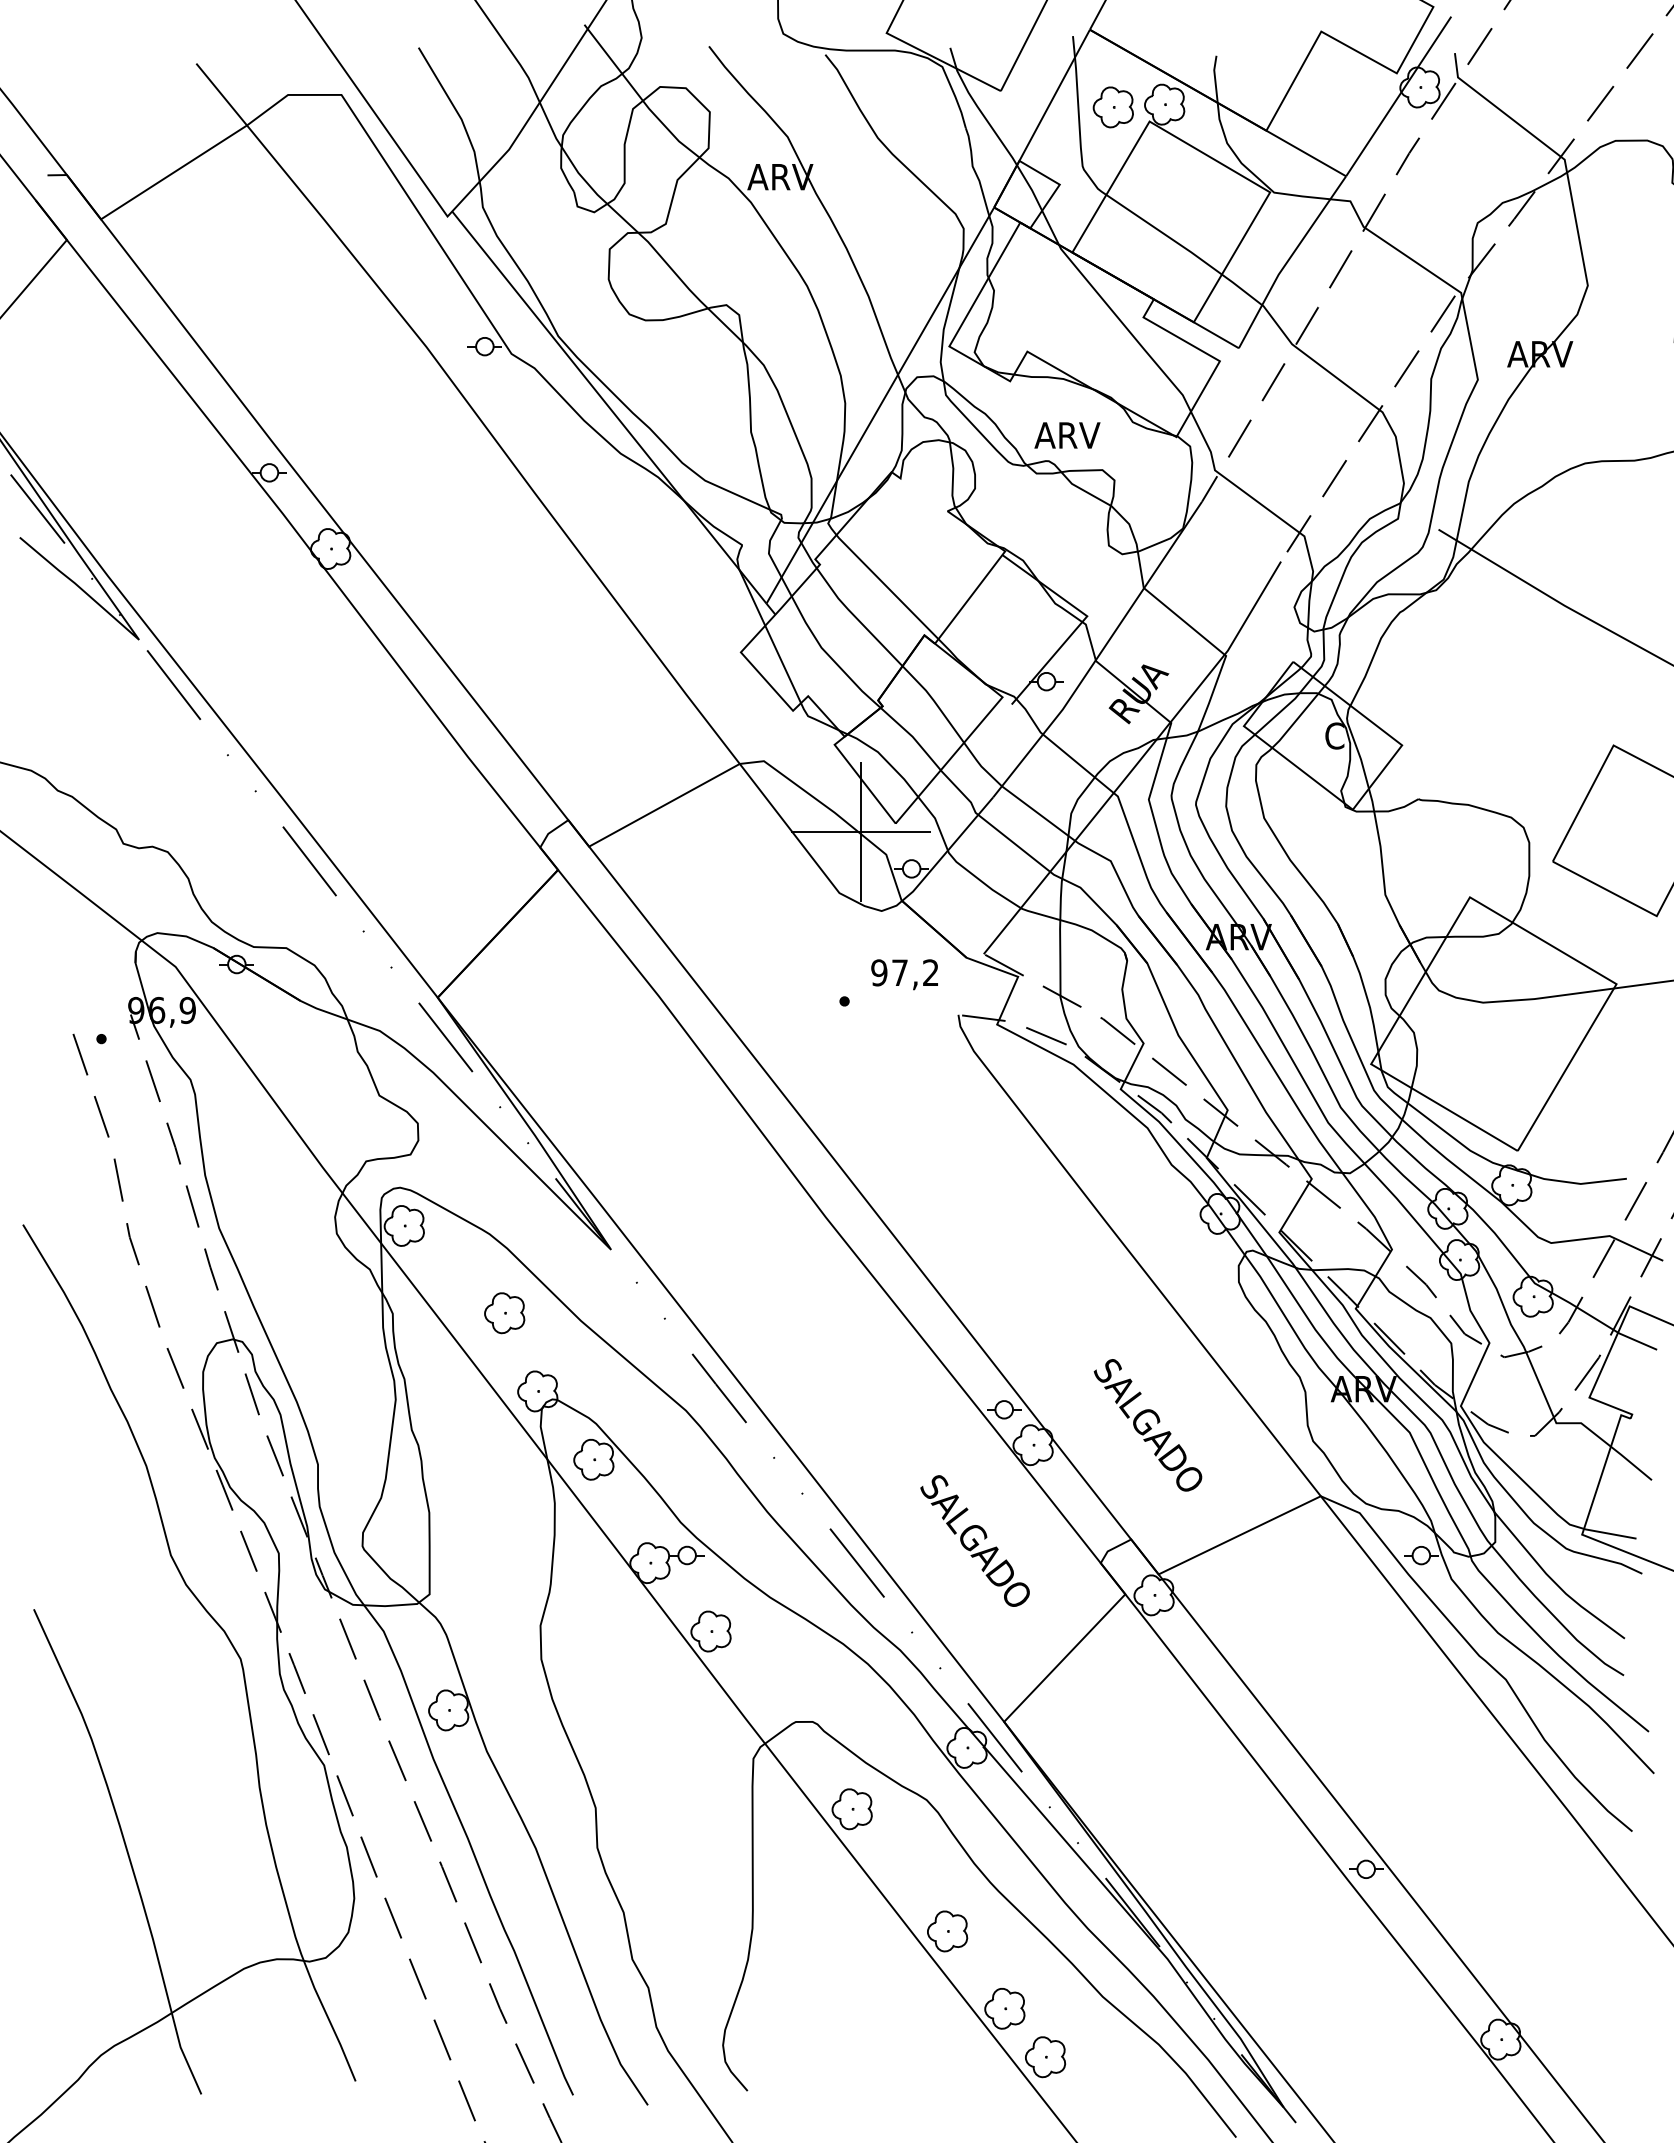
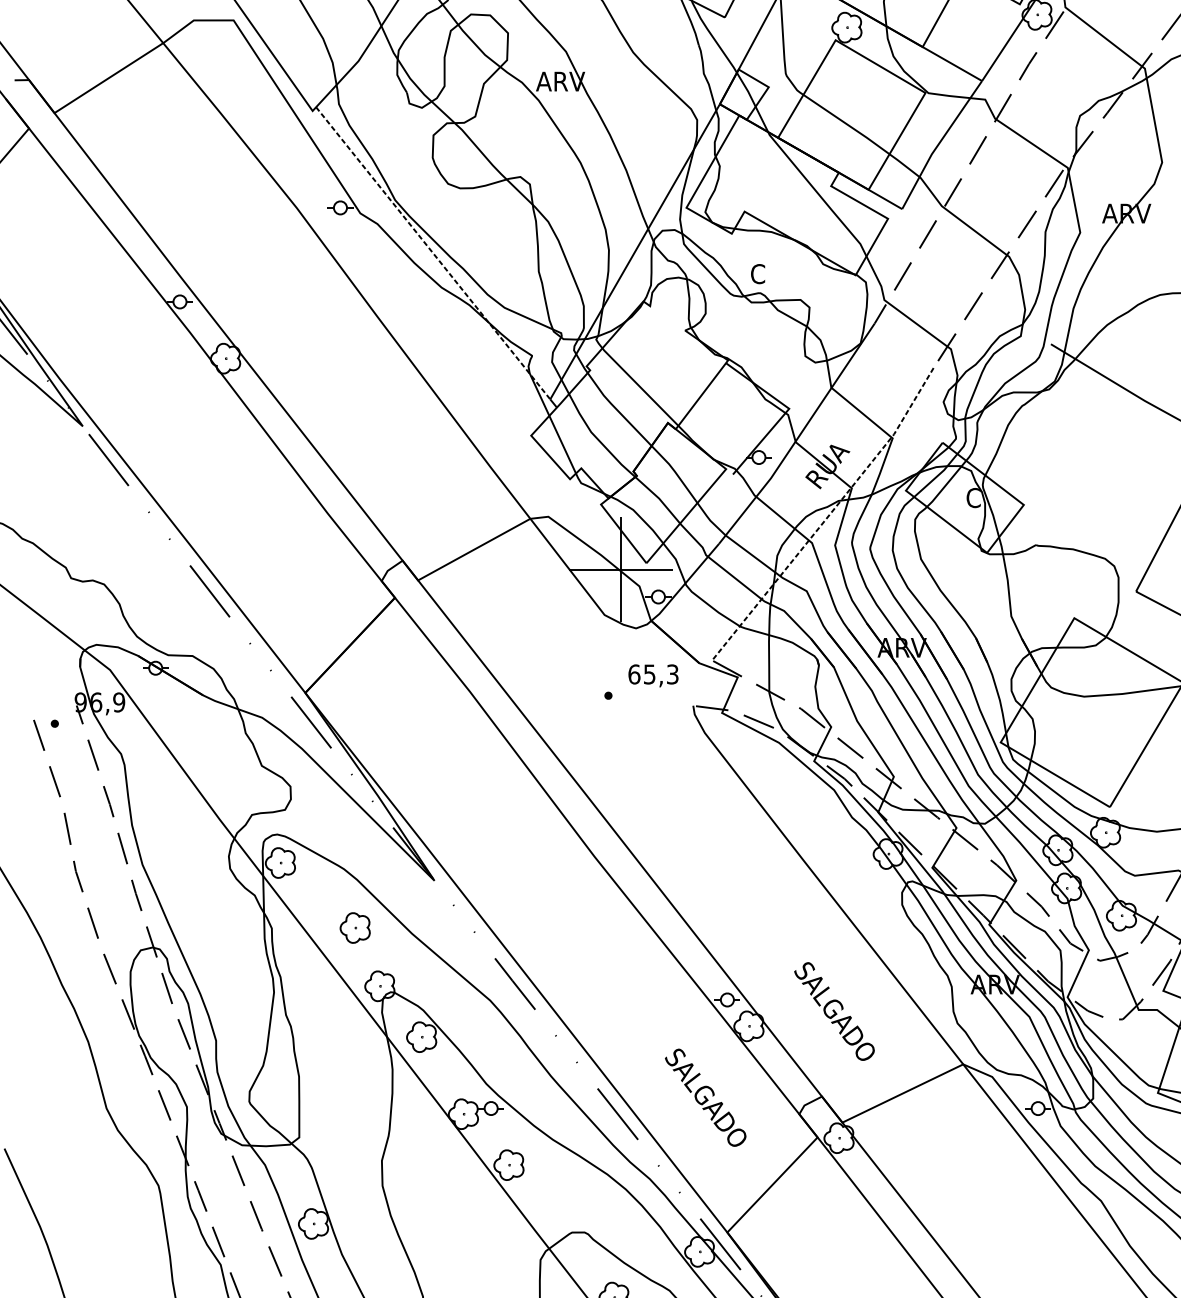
part: (1112, 107) -> (808, 29), removed
line: (609, 407) -> (433, 253), solid -> dashed
text: (1067, 435) -> (774, 274), ARV -> C
line: (1138, 762) -> (827, 517), solid -> dashed
text: (904, 972) -> (653, 674), 97,2 -> 65,3

